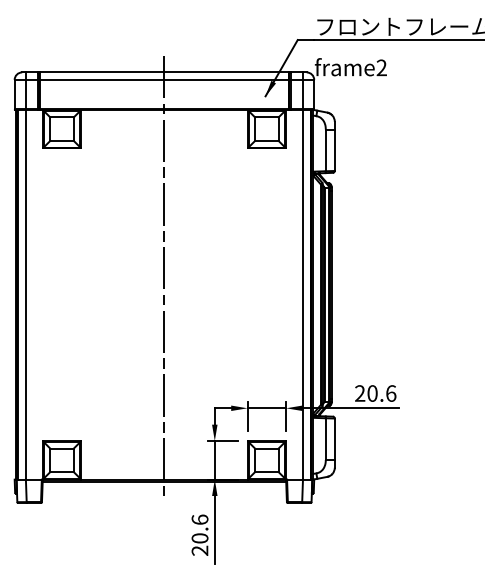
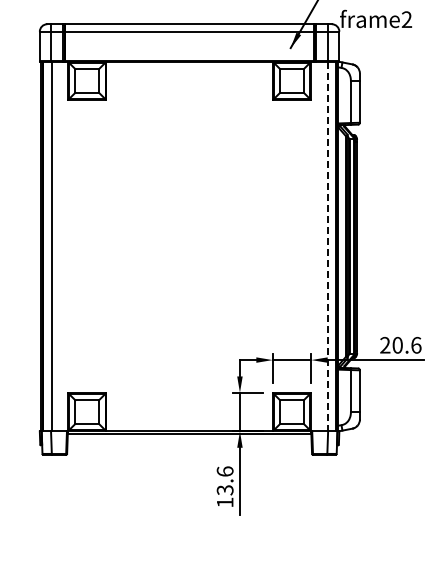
line: (164, 277) -> (189, 229), removed
line: (302, 294) -> (327, 246), solid -> dashed
text: (199, 544) -> (224, 496), 20.6 -> 13.6

